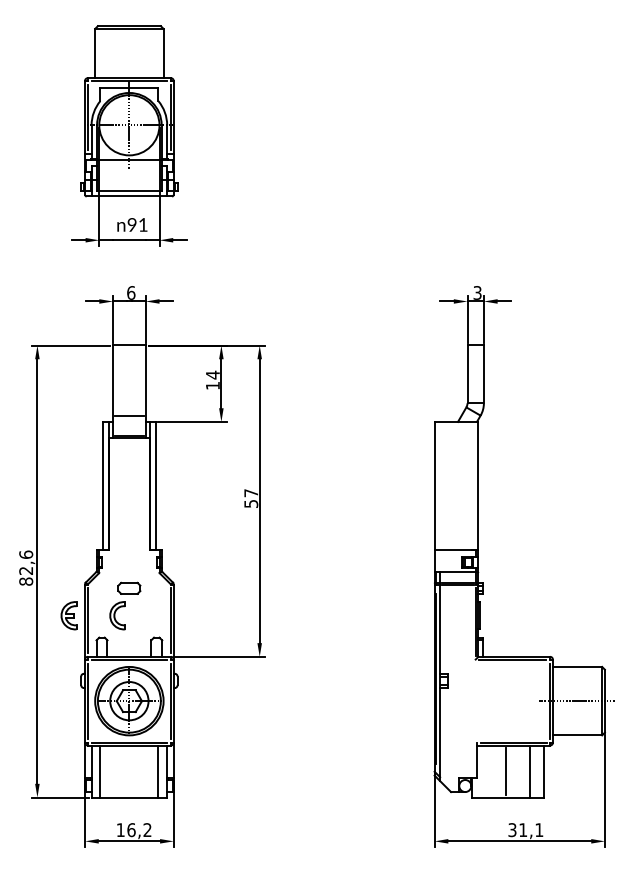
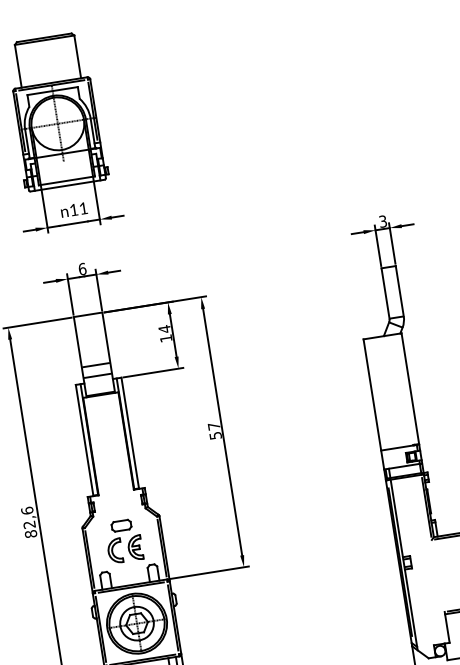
text: (131, 224) -> (73, 209), 91 -> 11
line: (129, 403) -> (96, 365), added
part: (68, 615) -> (134, 547), moved

